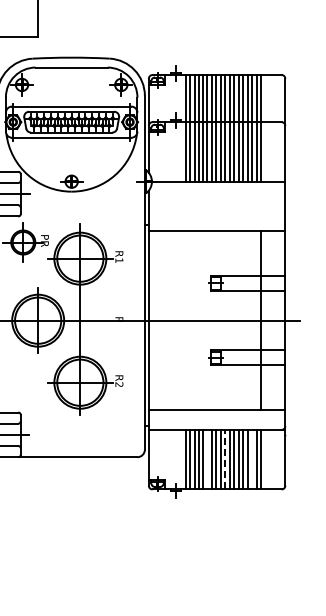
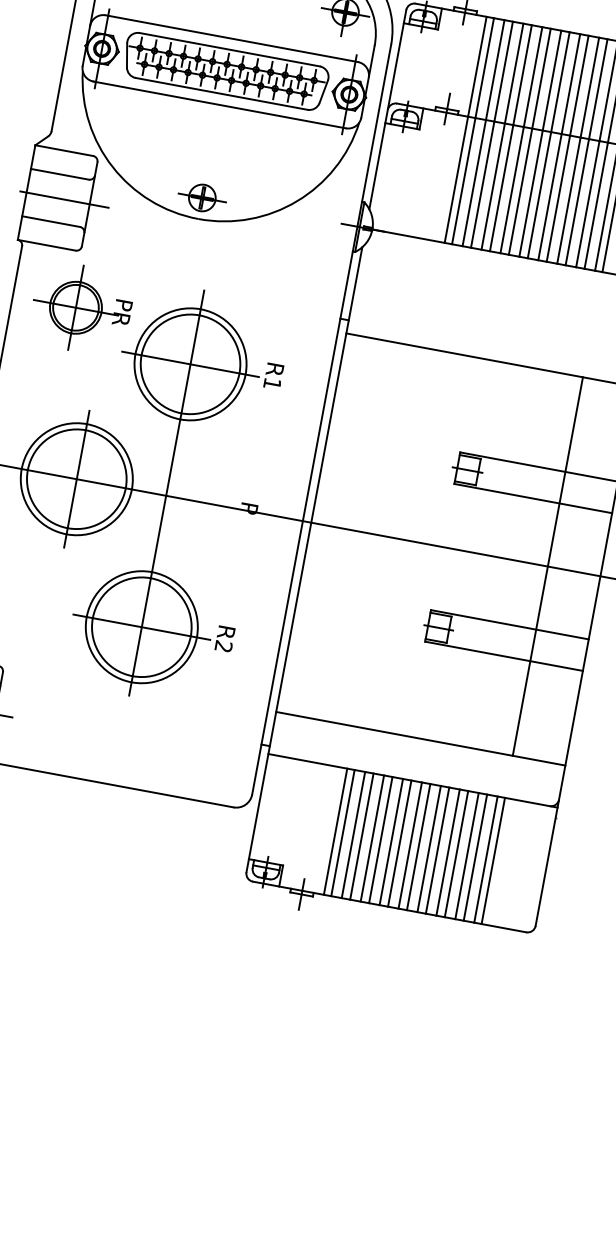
line: (207, 459) -> (381, 839), added
line: (225, 459) -> (419, 846), dashed -> solid
line: (252, 459) -> (476, 857), added

